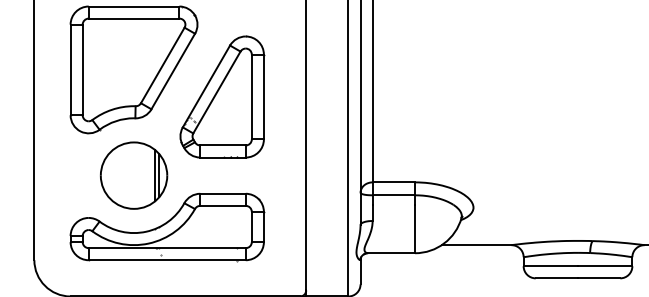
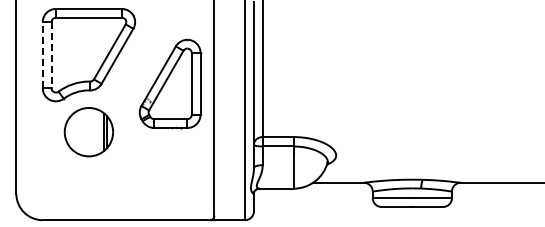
line: (70, 69) -> (42, 54), solid -> dashed
line: (82, 70) -> (51, 55), solid -> dashed
part: (222, 96) -> (170, 83), moved
part: (167, 228) -> (113, 170), removed

